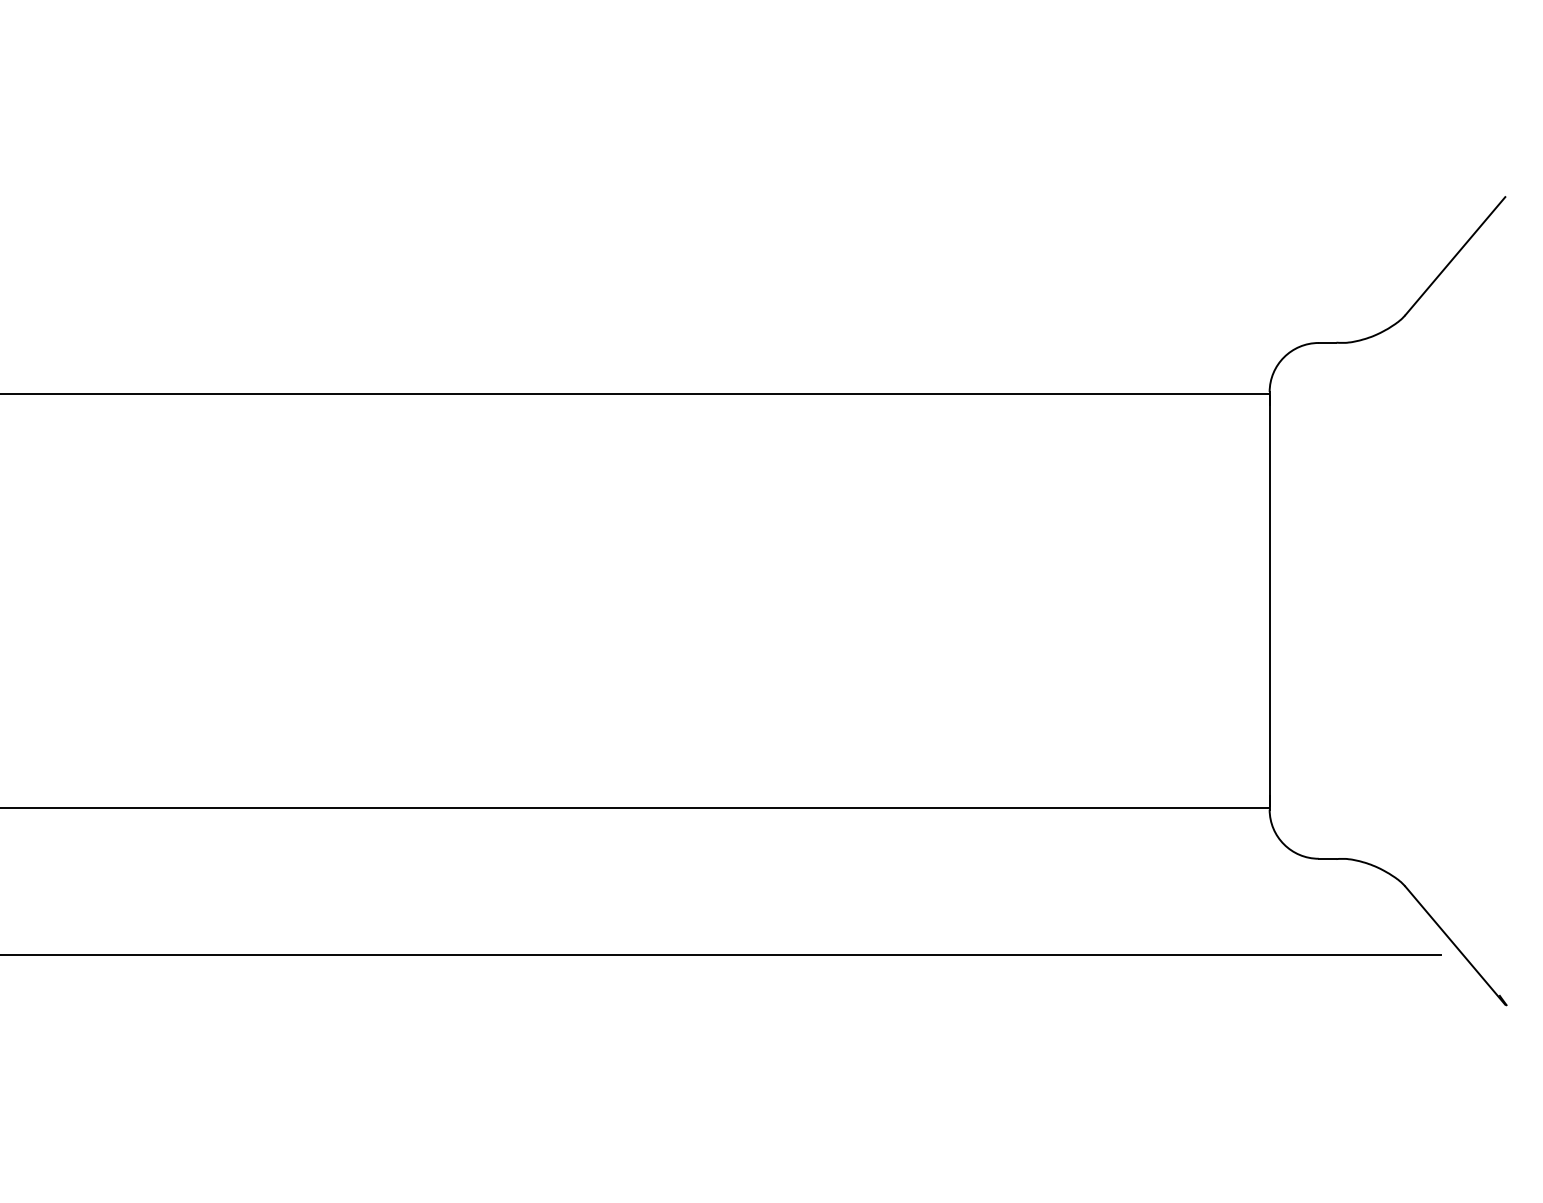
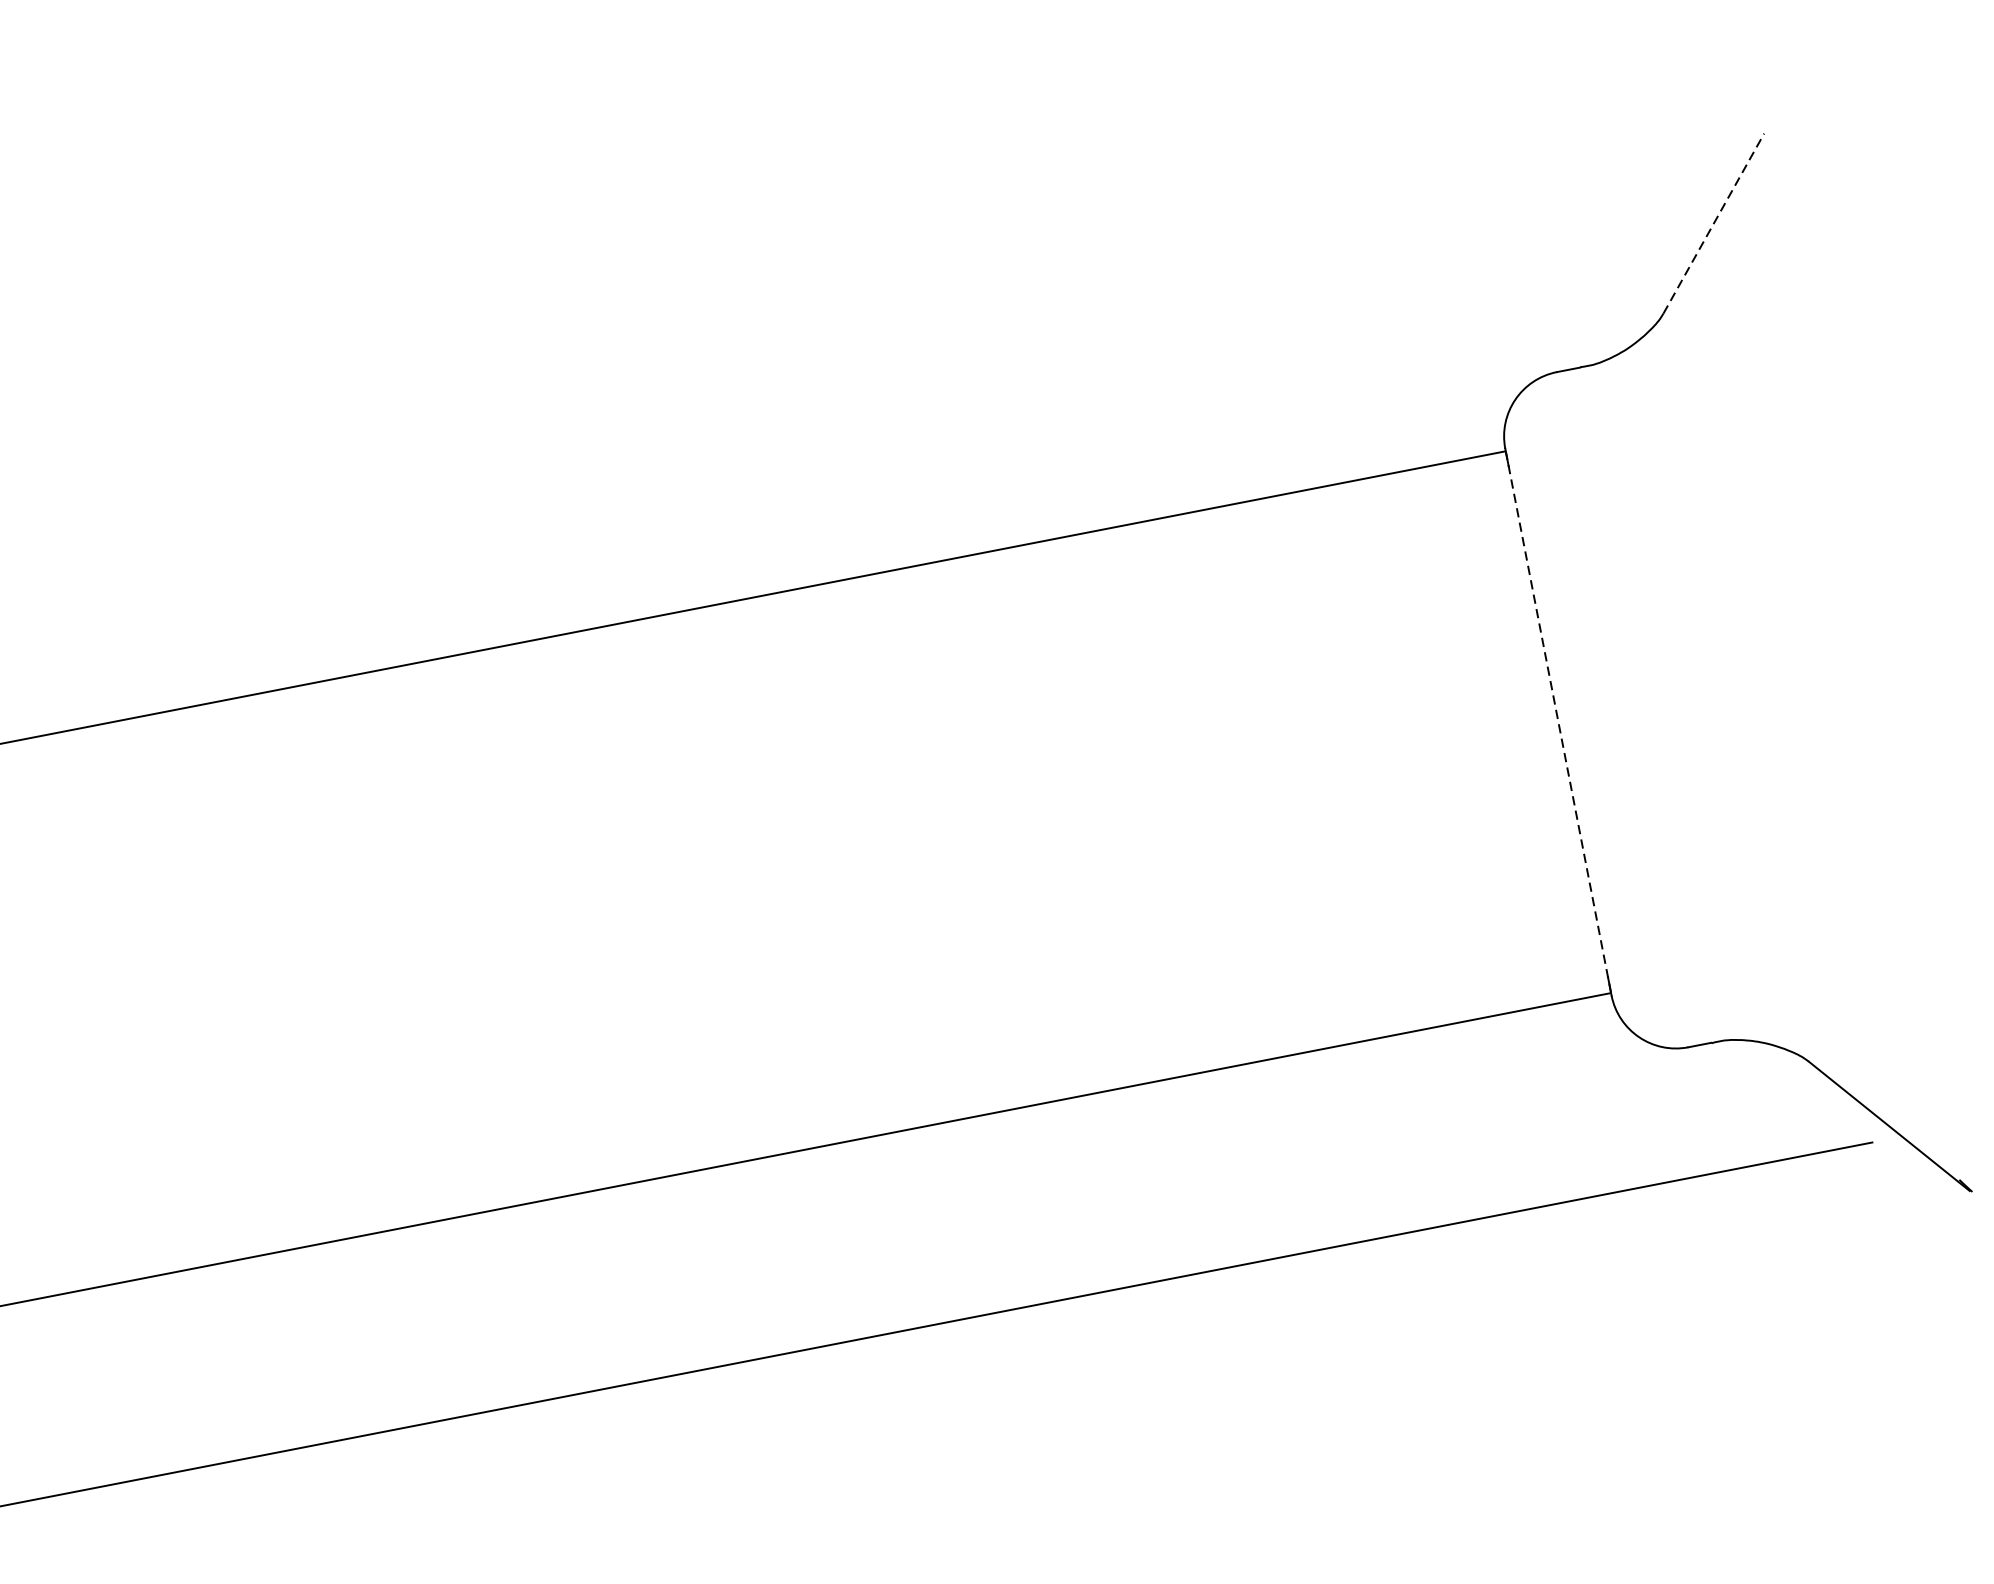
line: (1455, 255) -> (1713, 222), solid -> dashed
line: (1269, 600) -> (1558, 721), solid -> dashed

